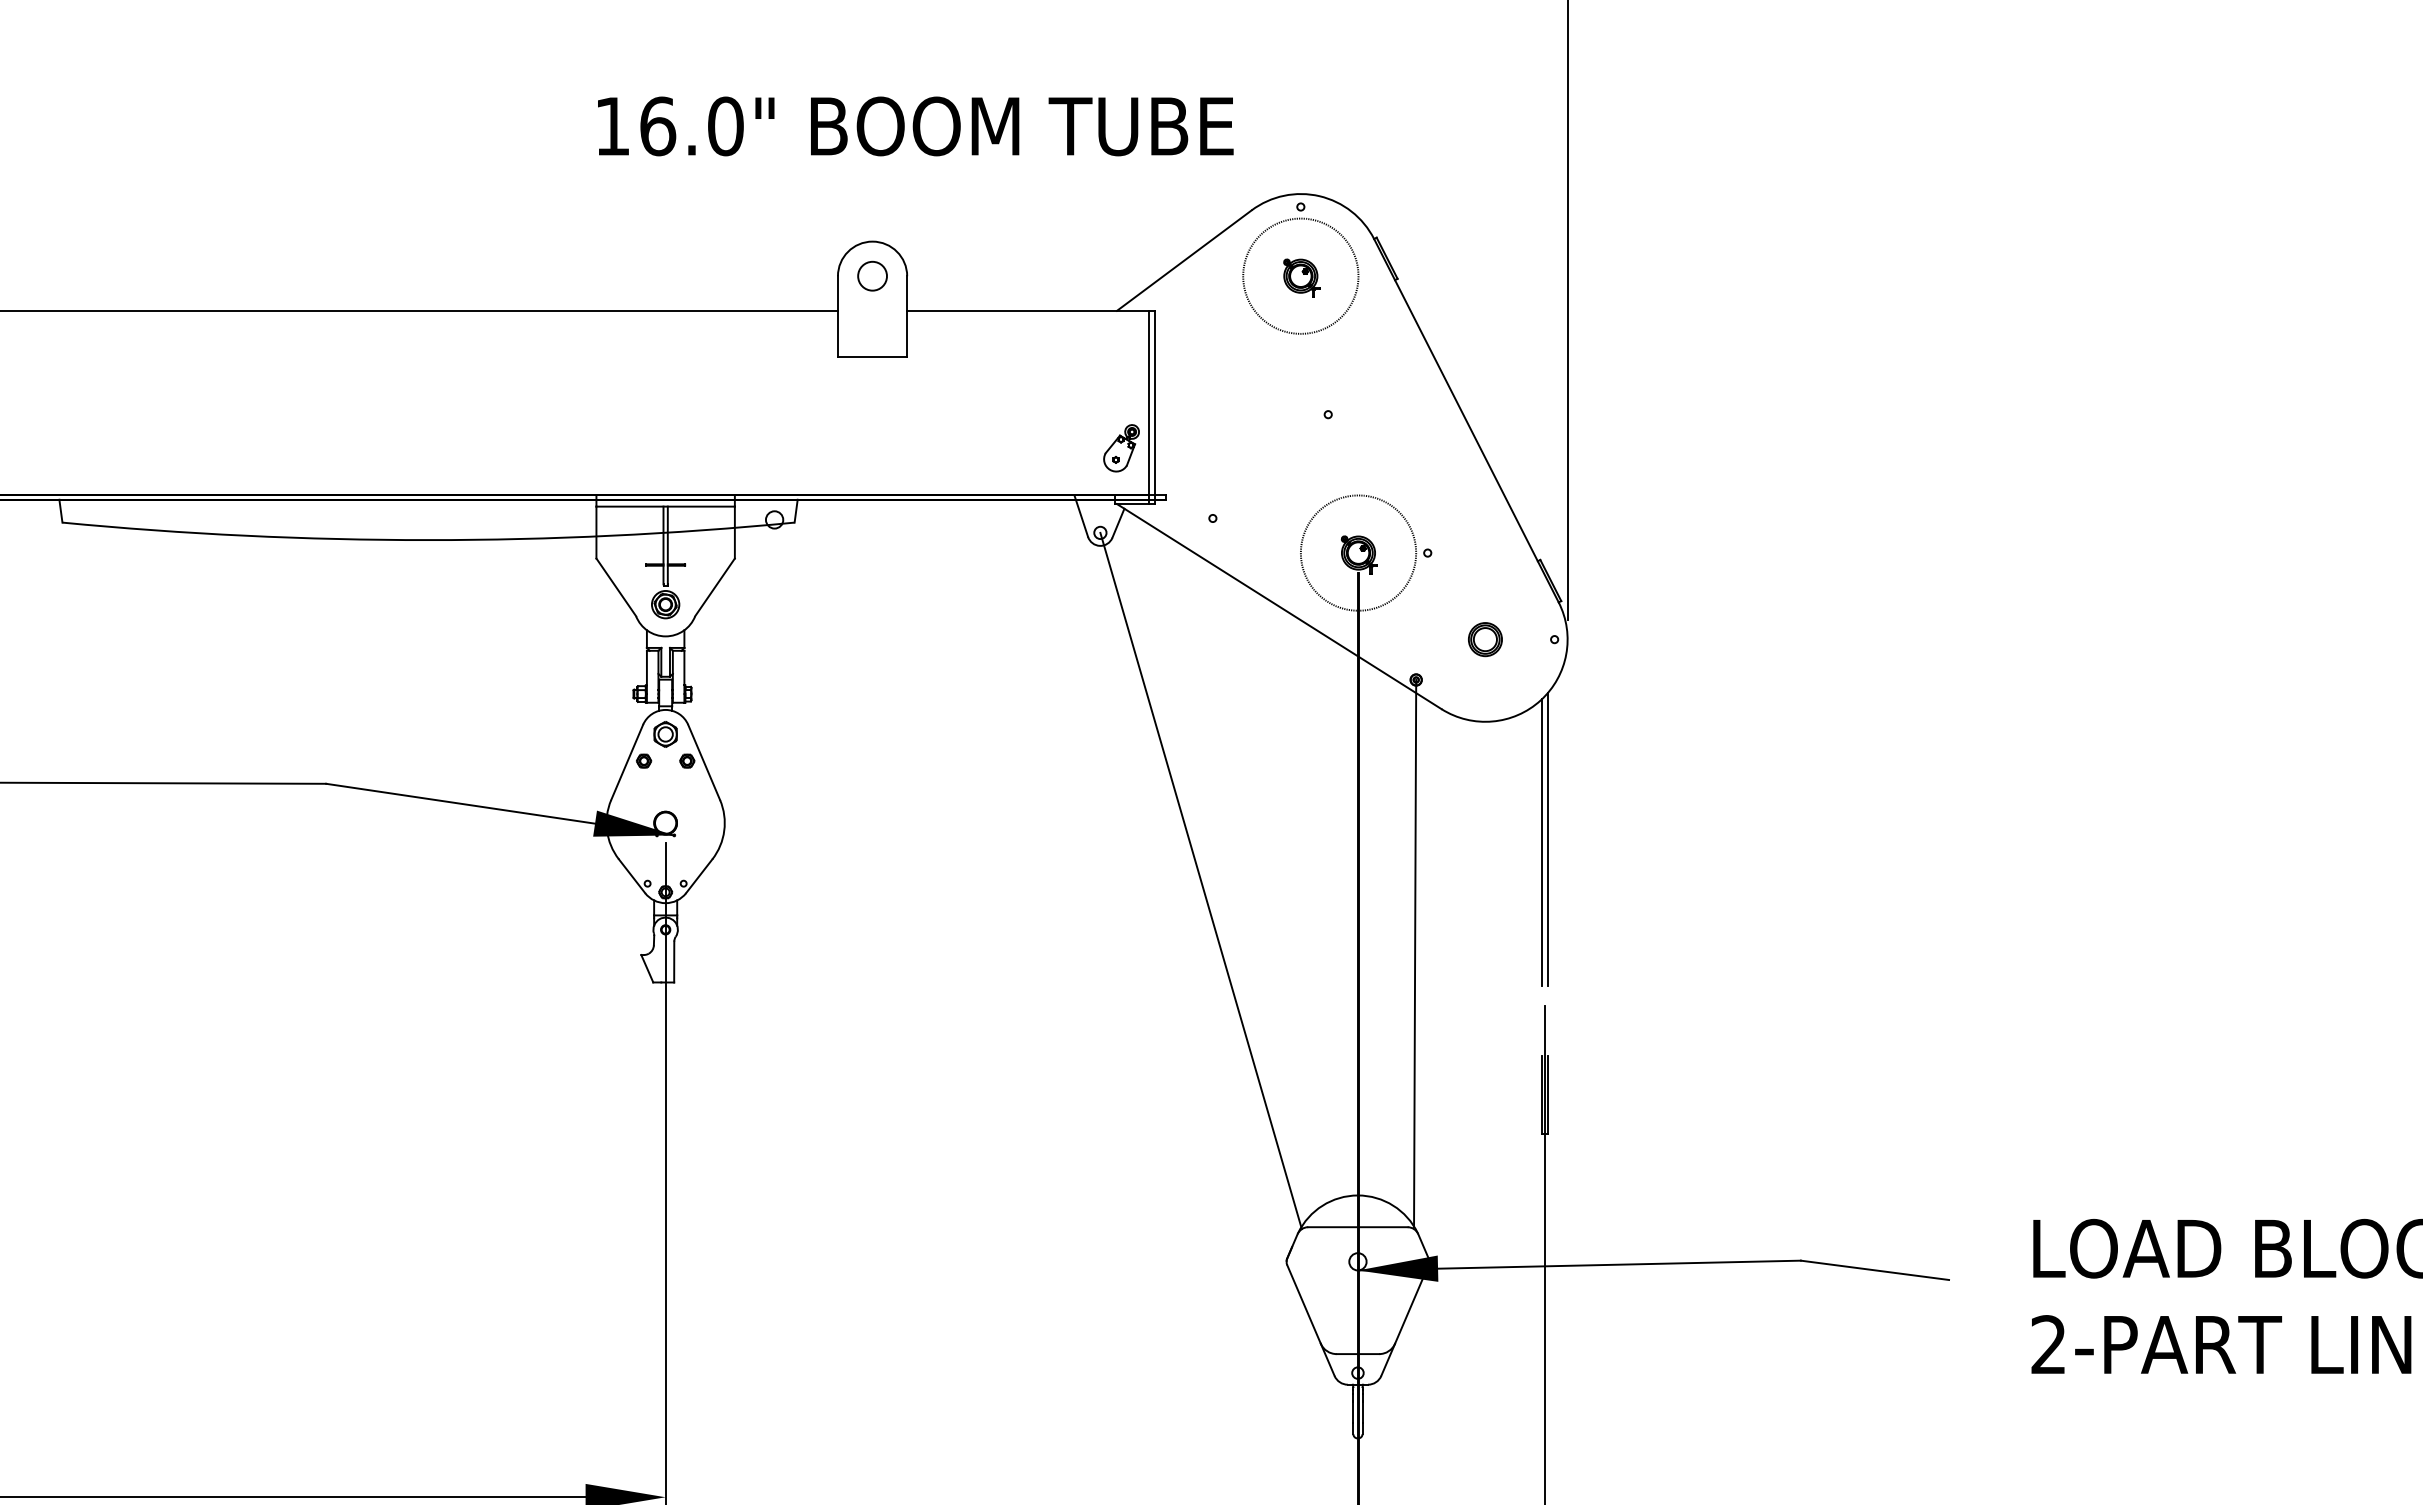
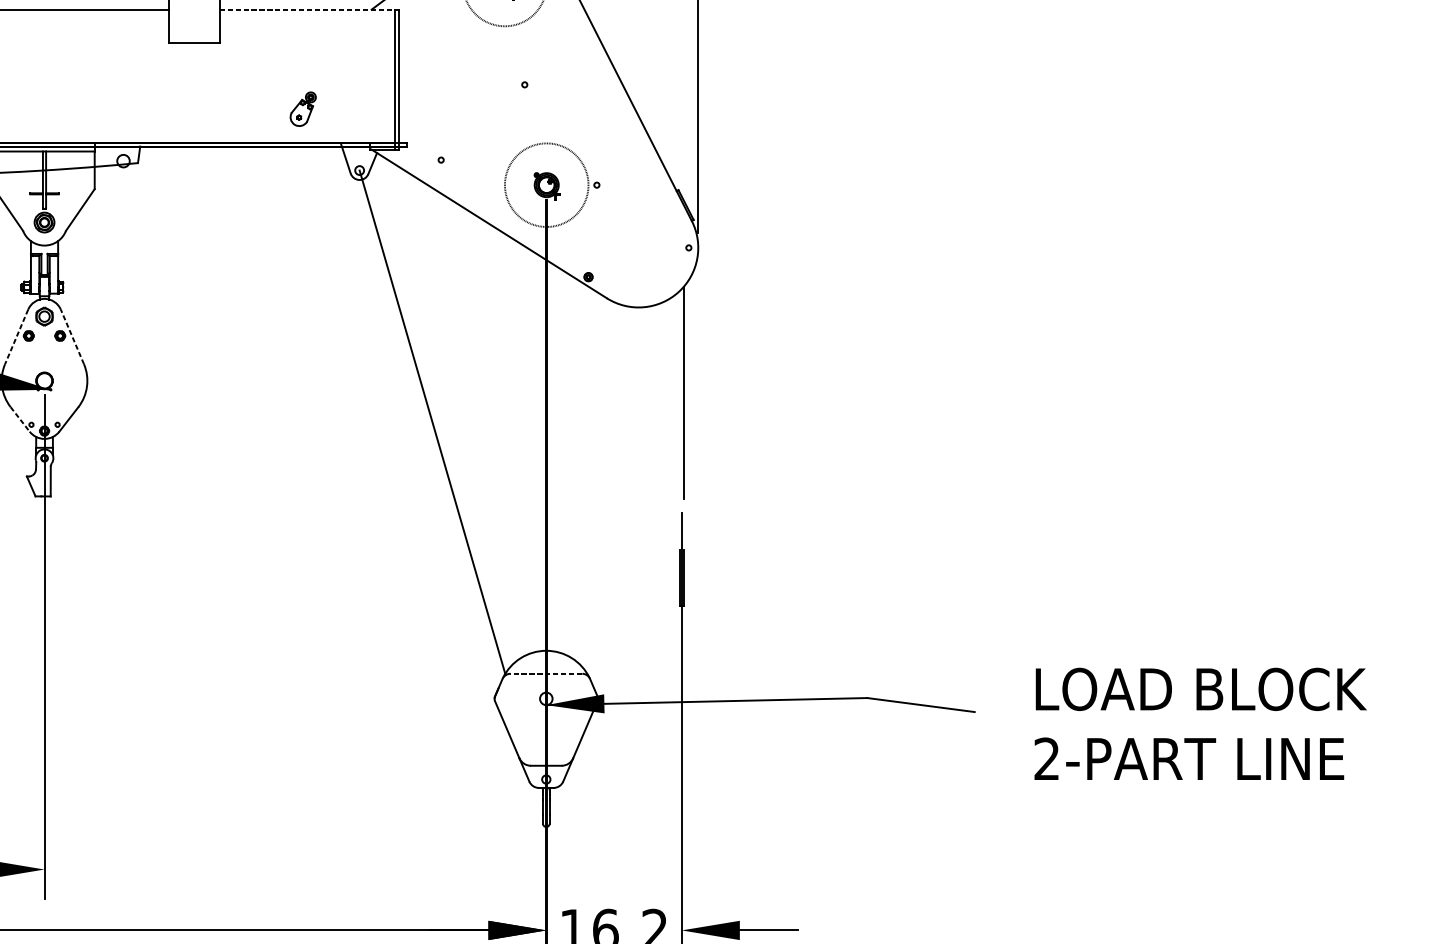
line: (1028, 310) -> (307, 9), solid -> dashed
part: (1121, 448) -> (303, 109), moved
part: (1485, 639) -> (638, 247), removed
line: (627, 762) -> (16, 336), solid -> dashed
line: (704, 762) -> (72, 336), solid -> dashed
line: (1541, 842) -> (679, 394), removed
line: (632, 876) -> (20, 419), solid -> dashed
line: (1415, 953) -> (588, 475), removed
line: (1357, 1227) -> (545, 674), solid -> dashed

